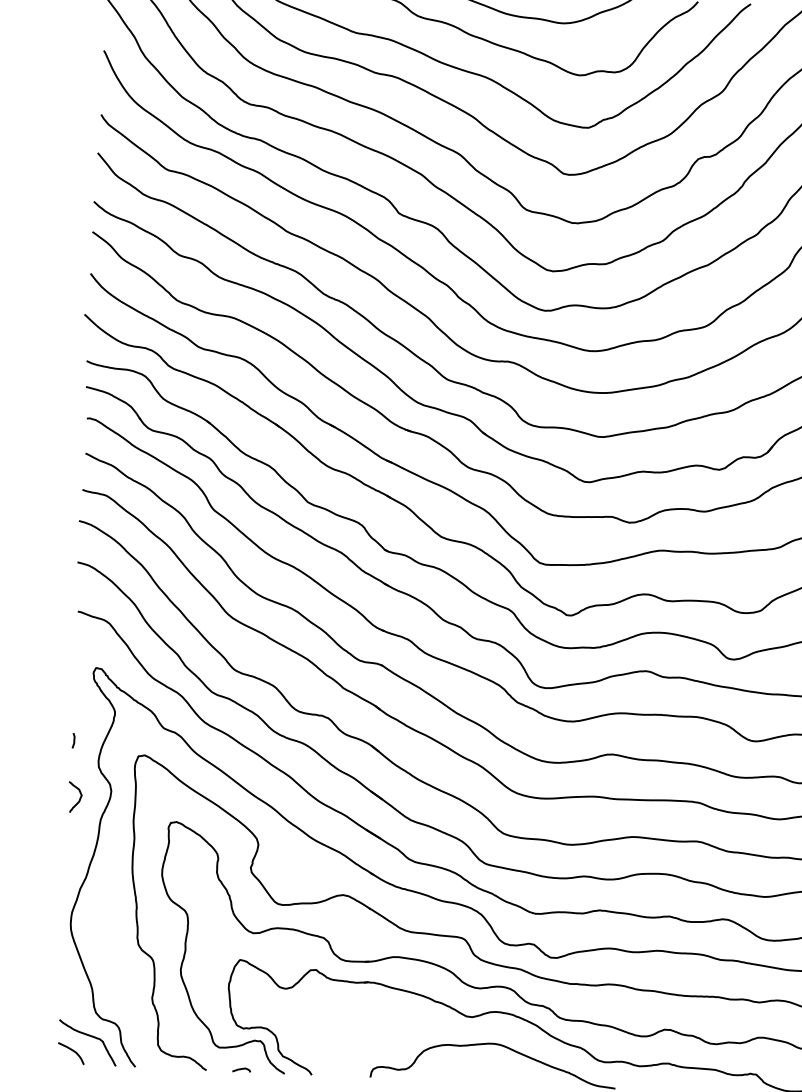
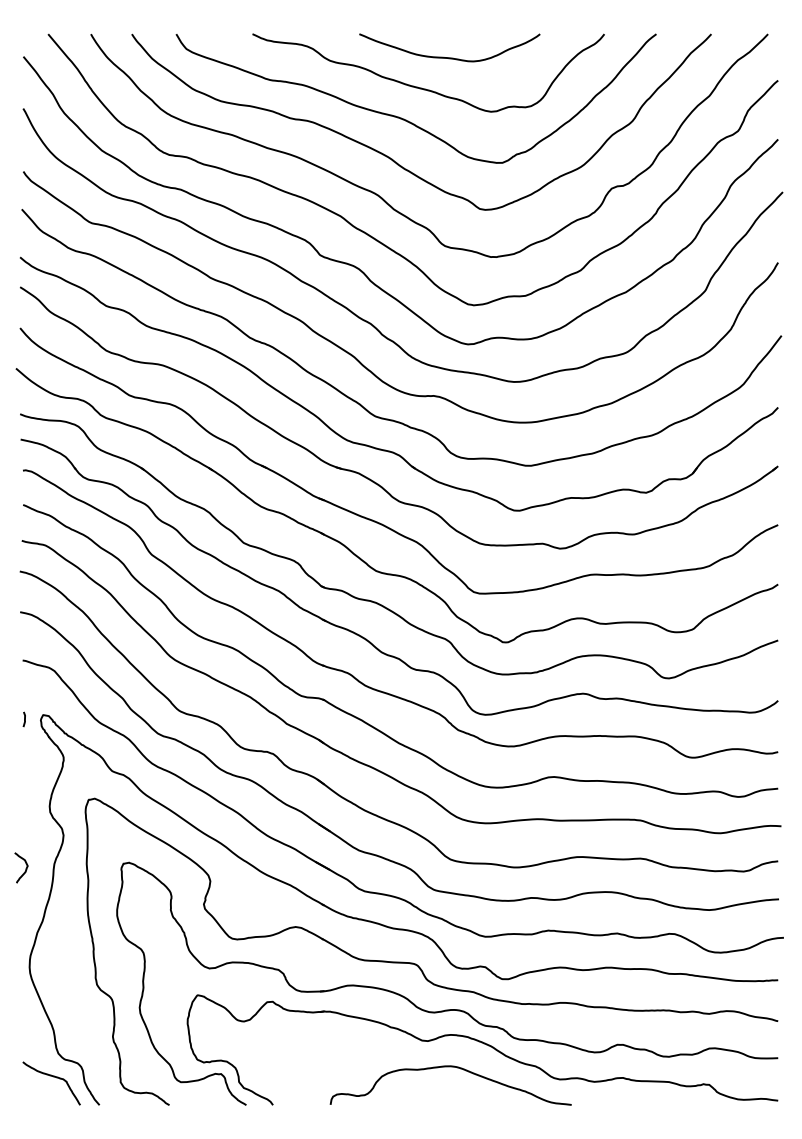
curve: (73, 740) -> (24, 719), moved
curve: (79, 798) -> (25, 868), moved
curve: (71, 1051) -> (36, 1092), removed
curve: (241, 1069) -> (203, 1102), removed

